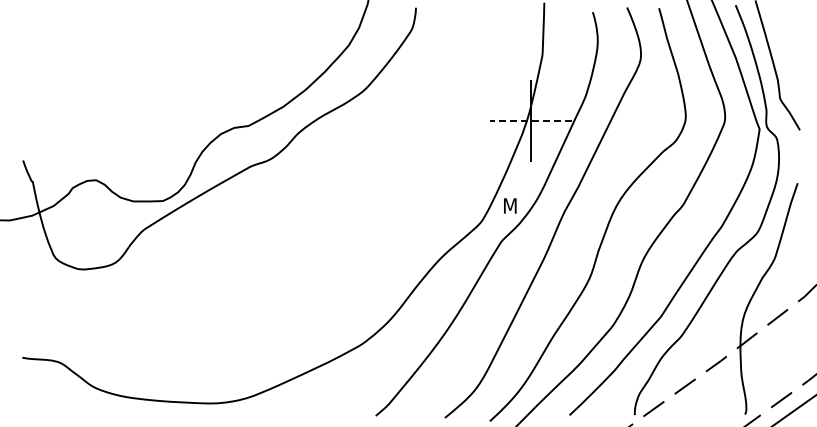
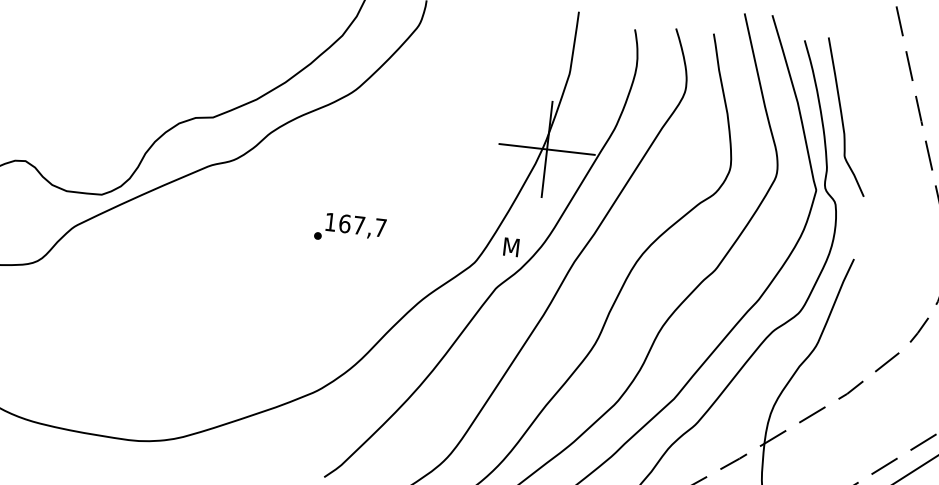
line: (530, 120) -> (546, 149), dashed -> solid
part: (373, 206) -> (349, 229), added

